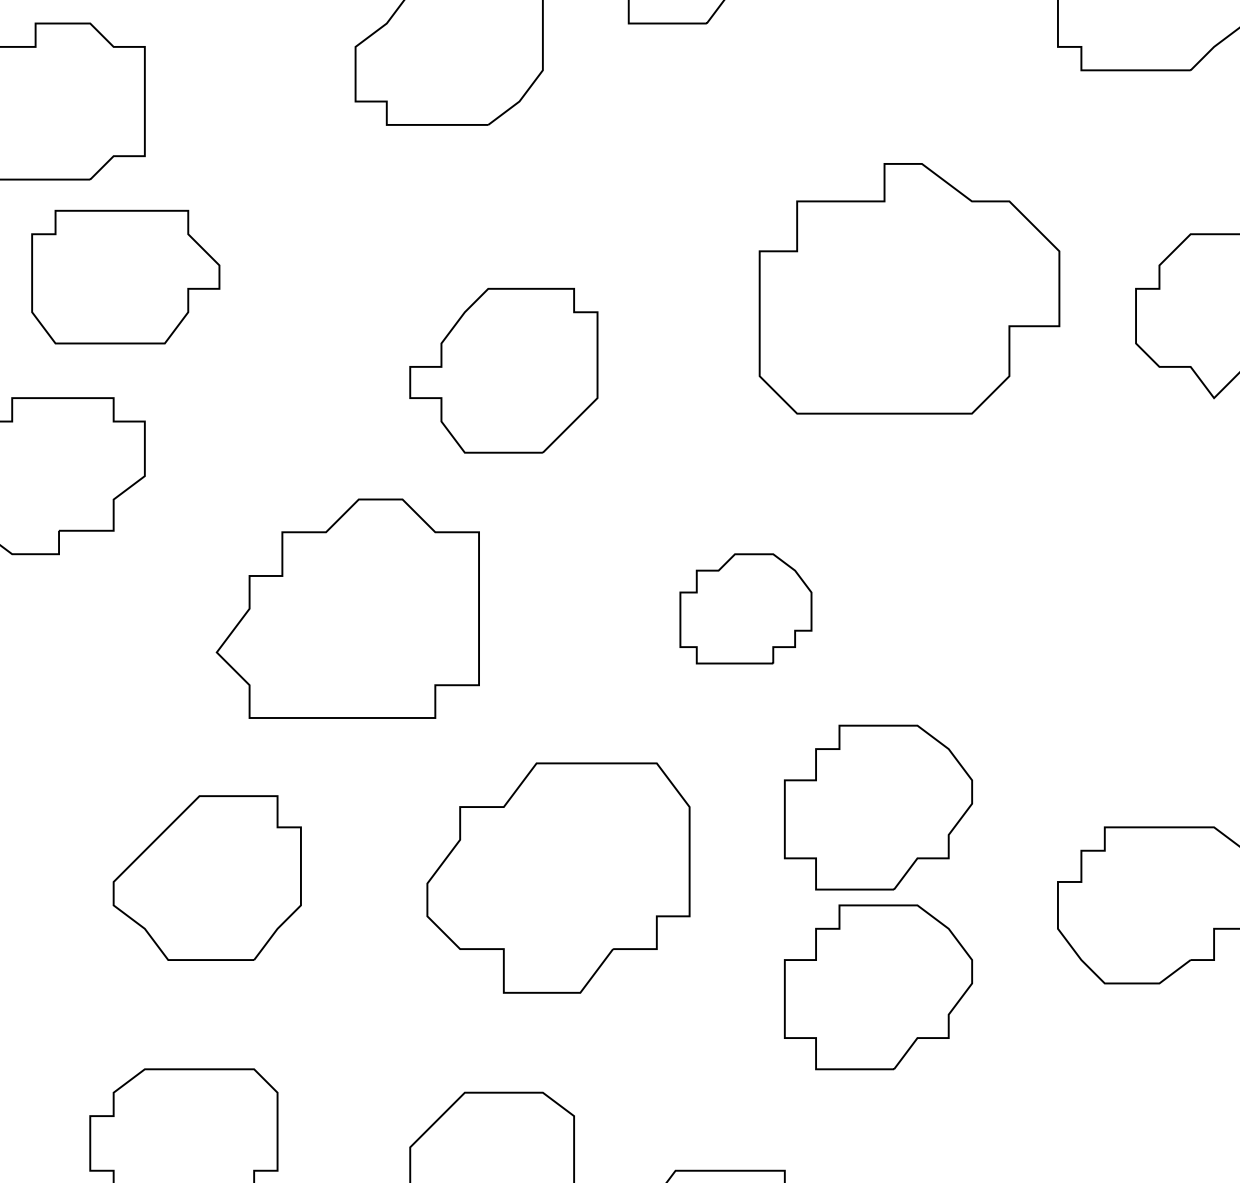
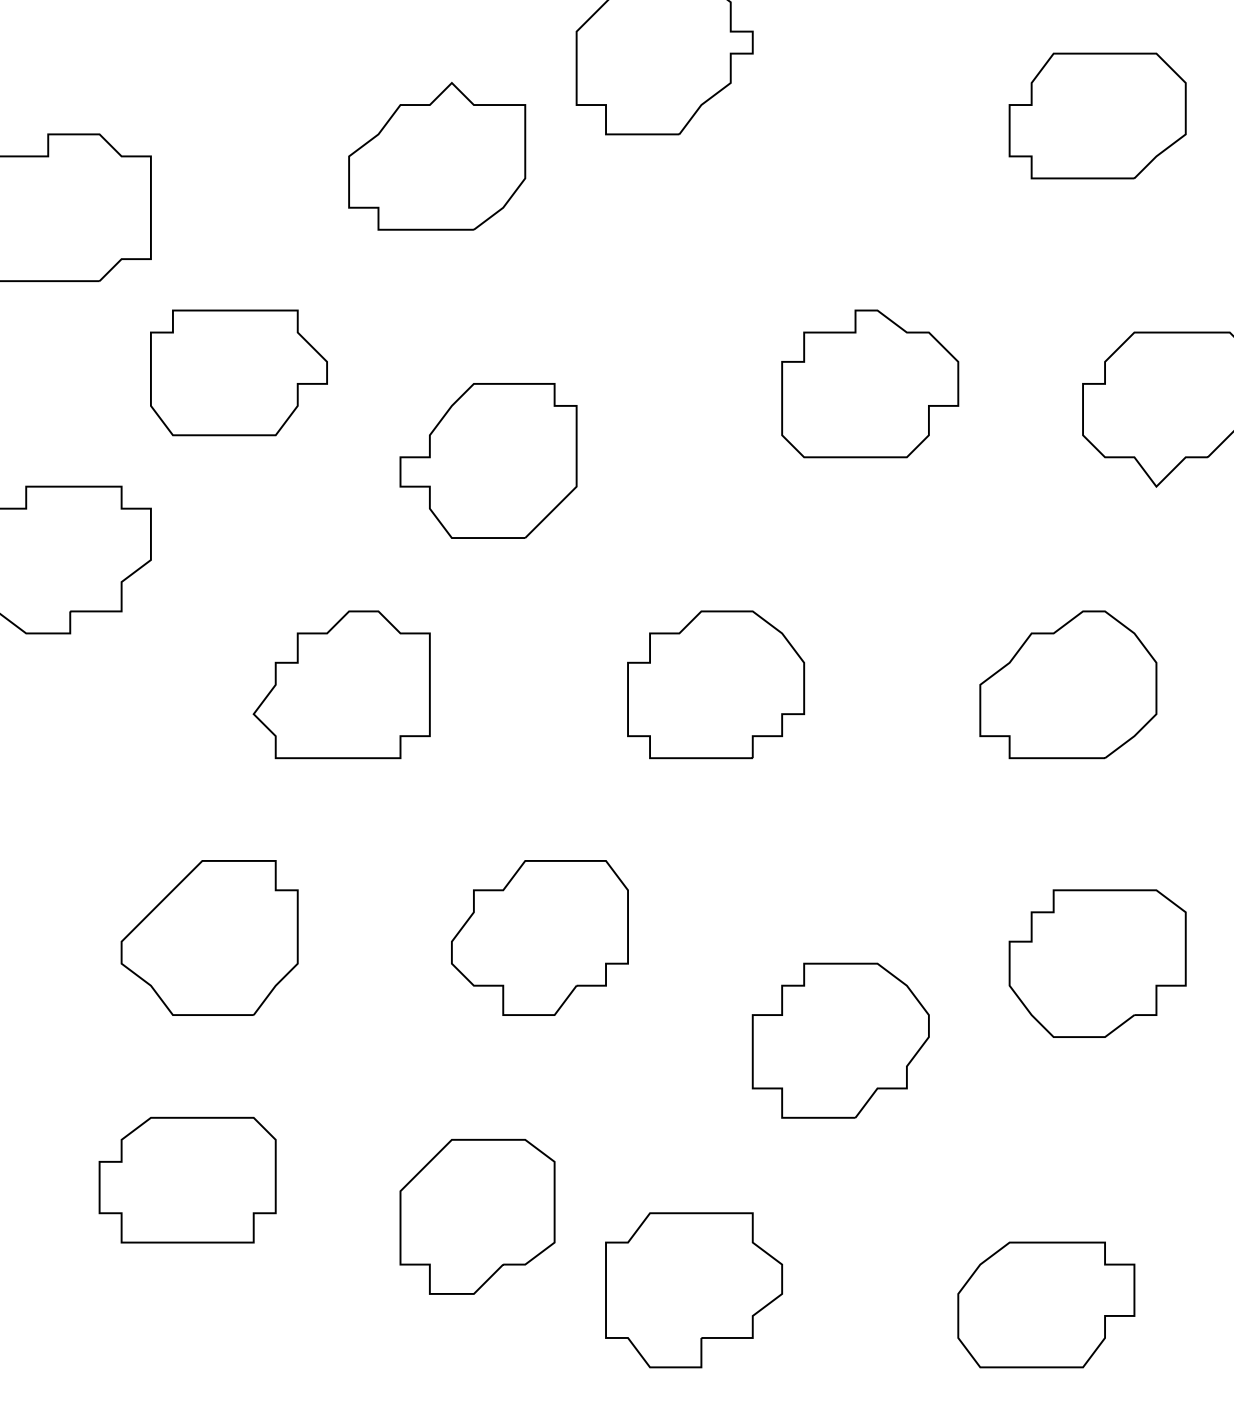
part: (125, 276) -> (238, 372), moved
part: (910, 288) -> (870, 383), size x0.62
part: (347, 608) -> (341, 684), size x0.71
part: (746, 608) -> (716, 684), size x1.43
part: (1120, 608) -> (1068, 684), added
part: (878, 807) -> (840, 871), removed
part: (558, 877) -> (539, 937), size x0.71

